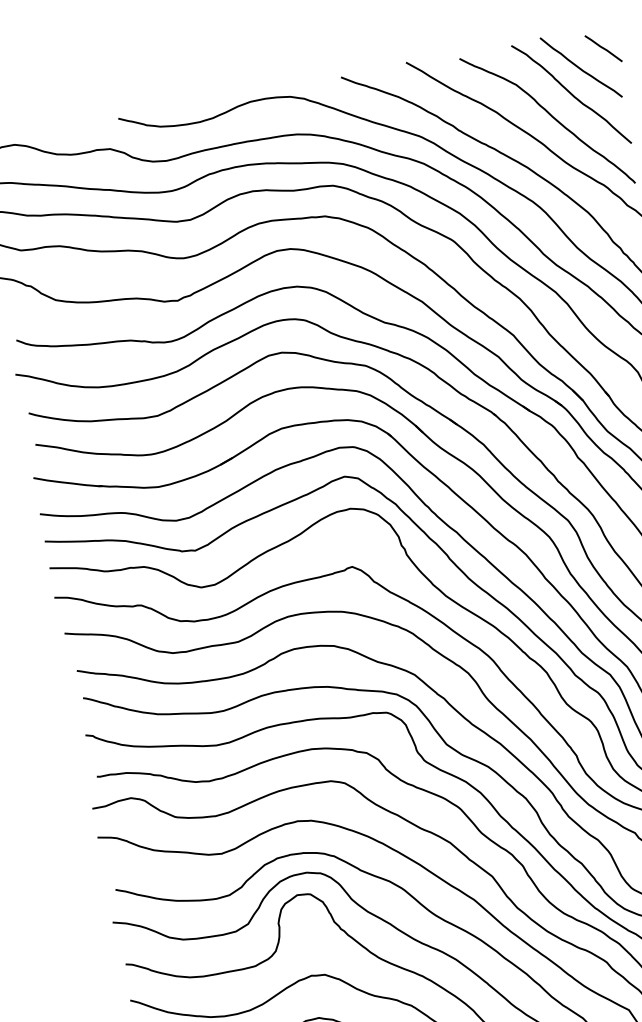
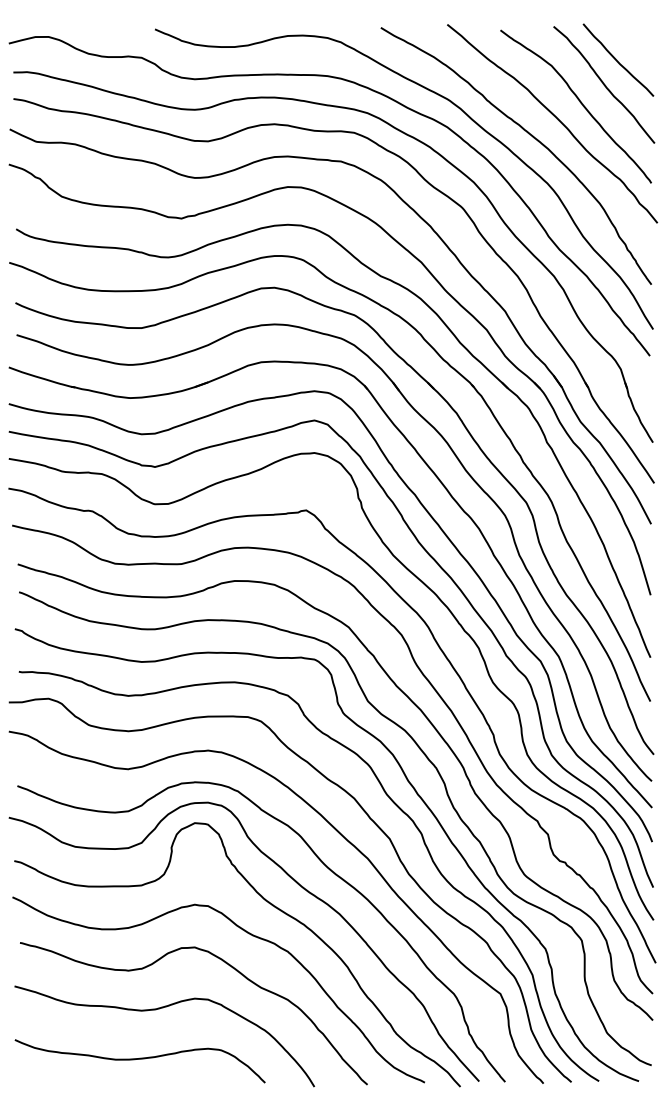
line: (603, 48) -> (643, 45), removed

